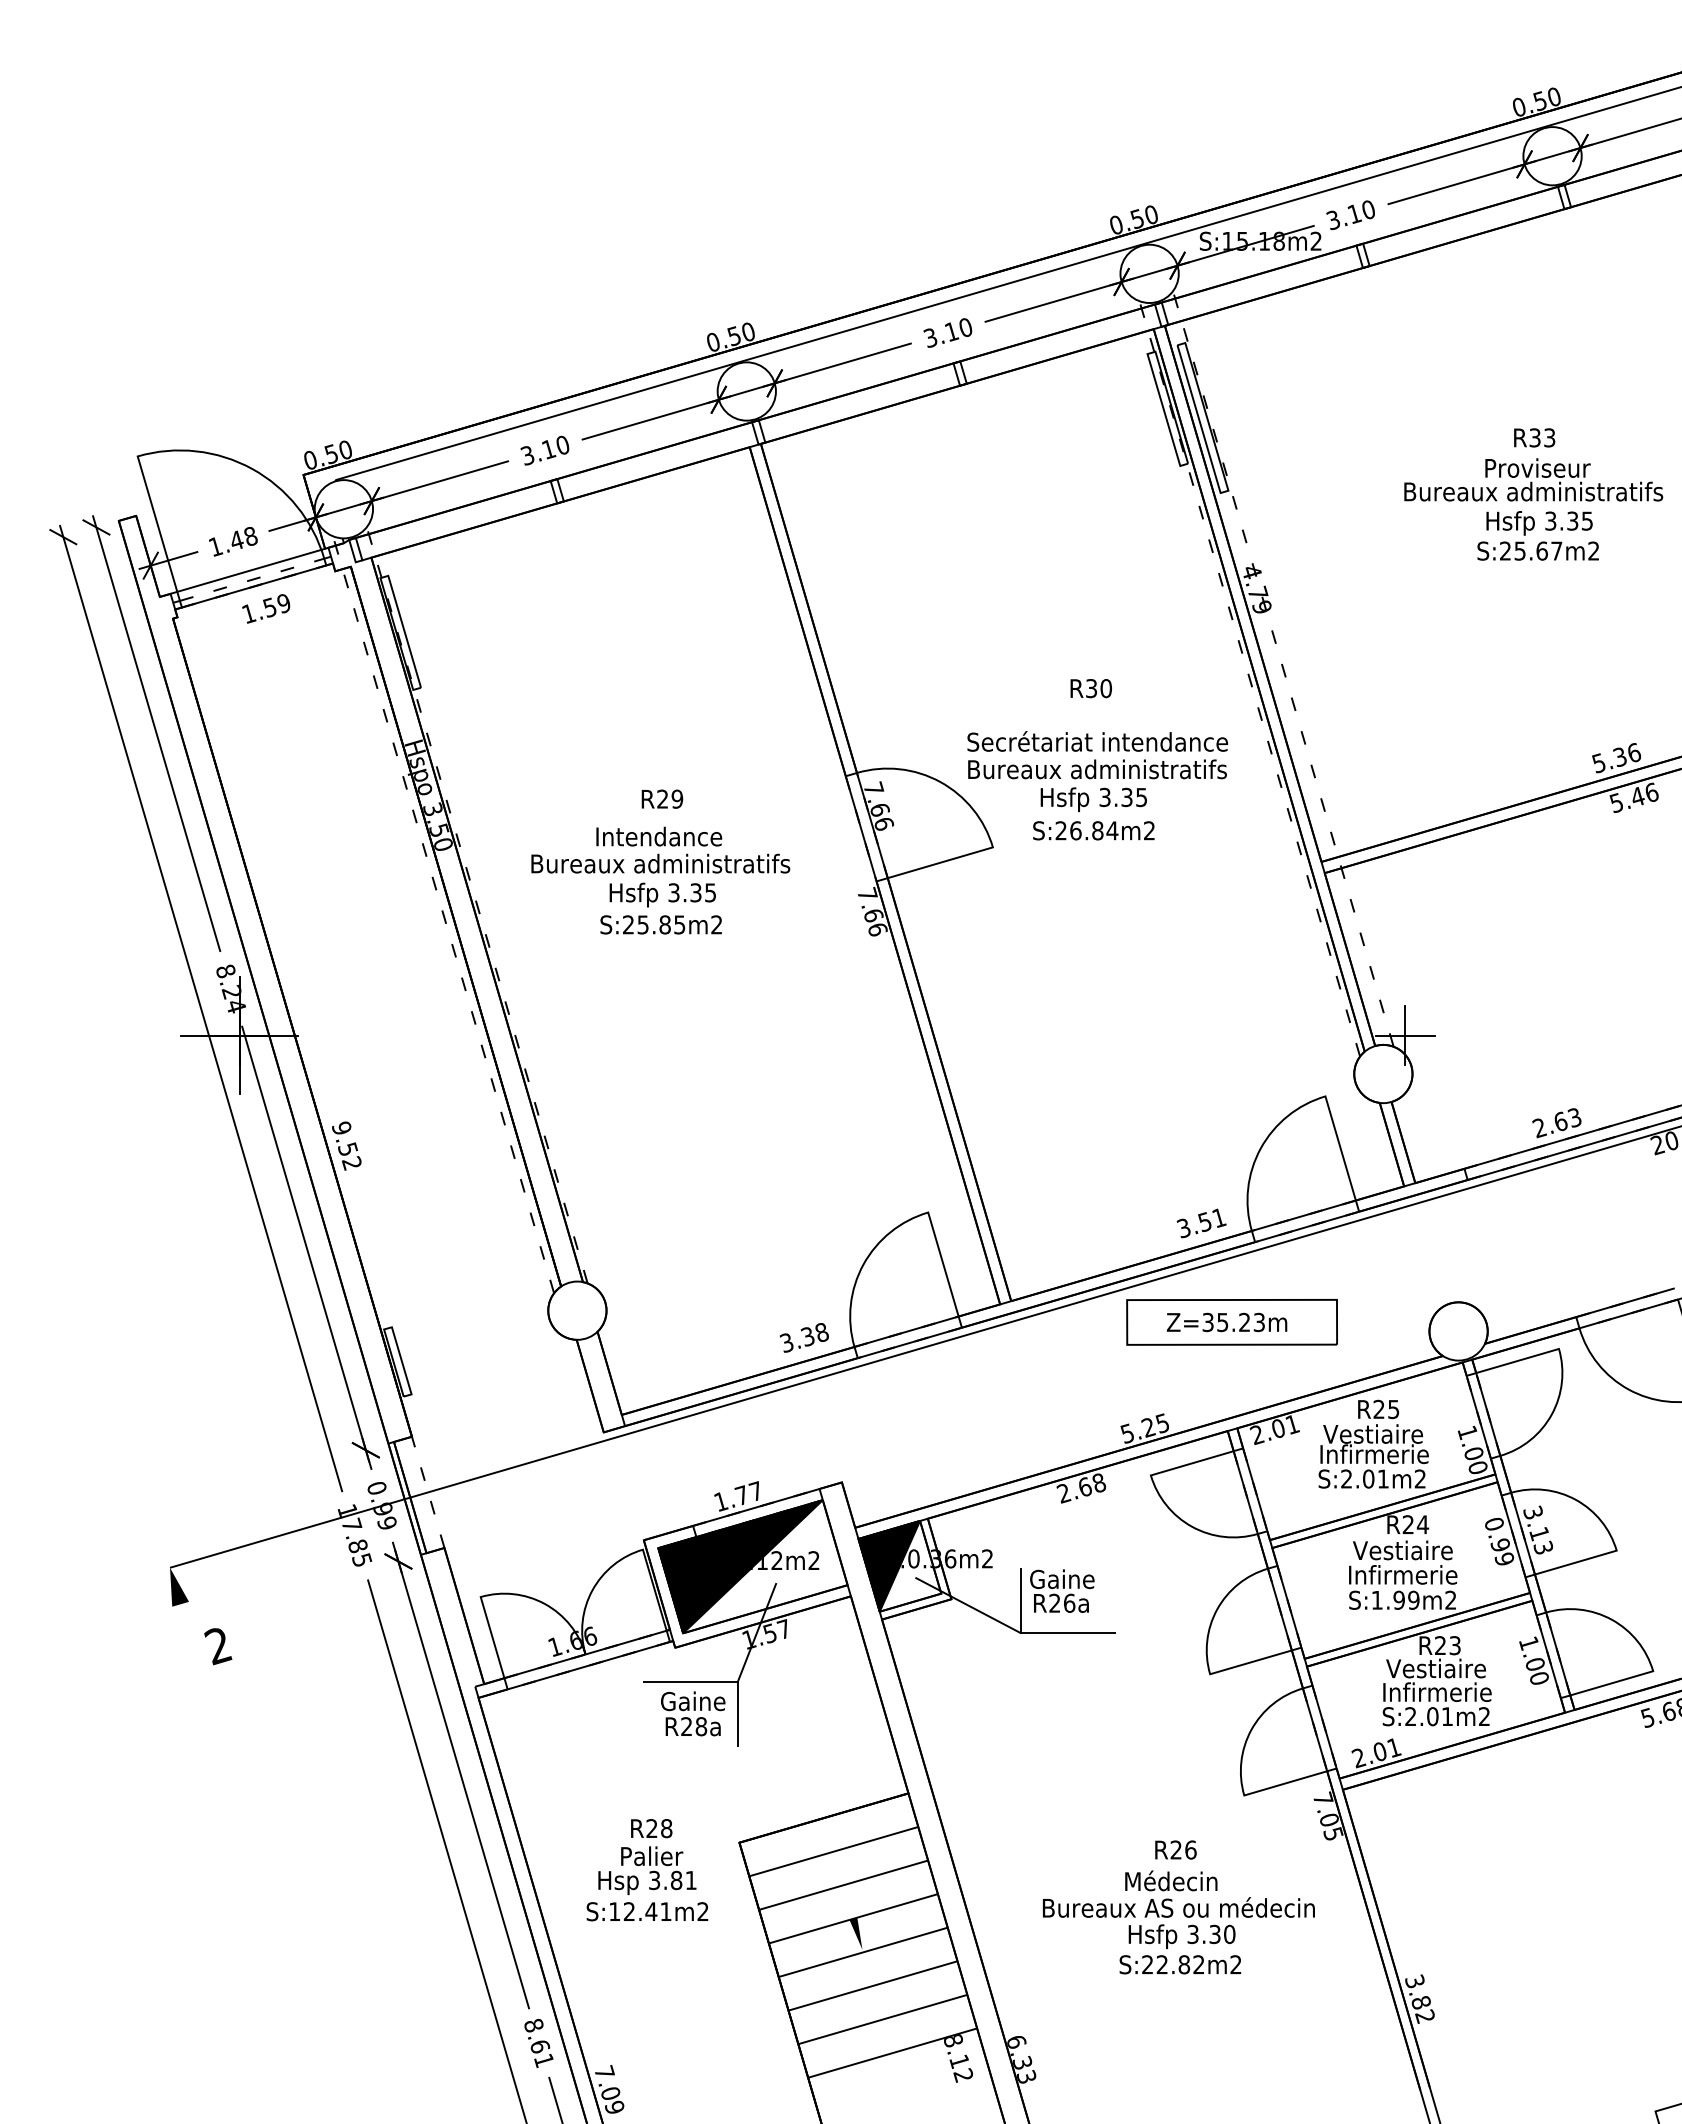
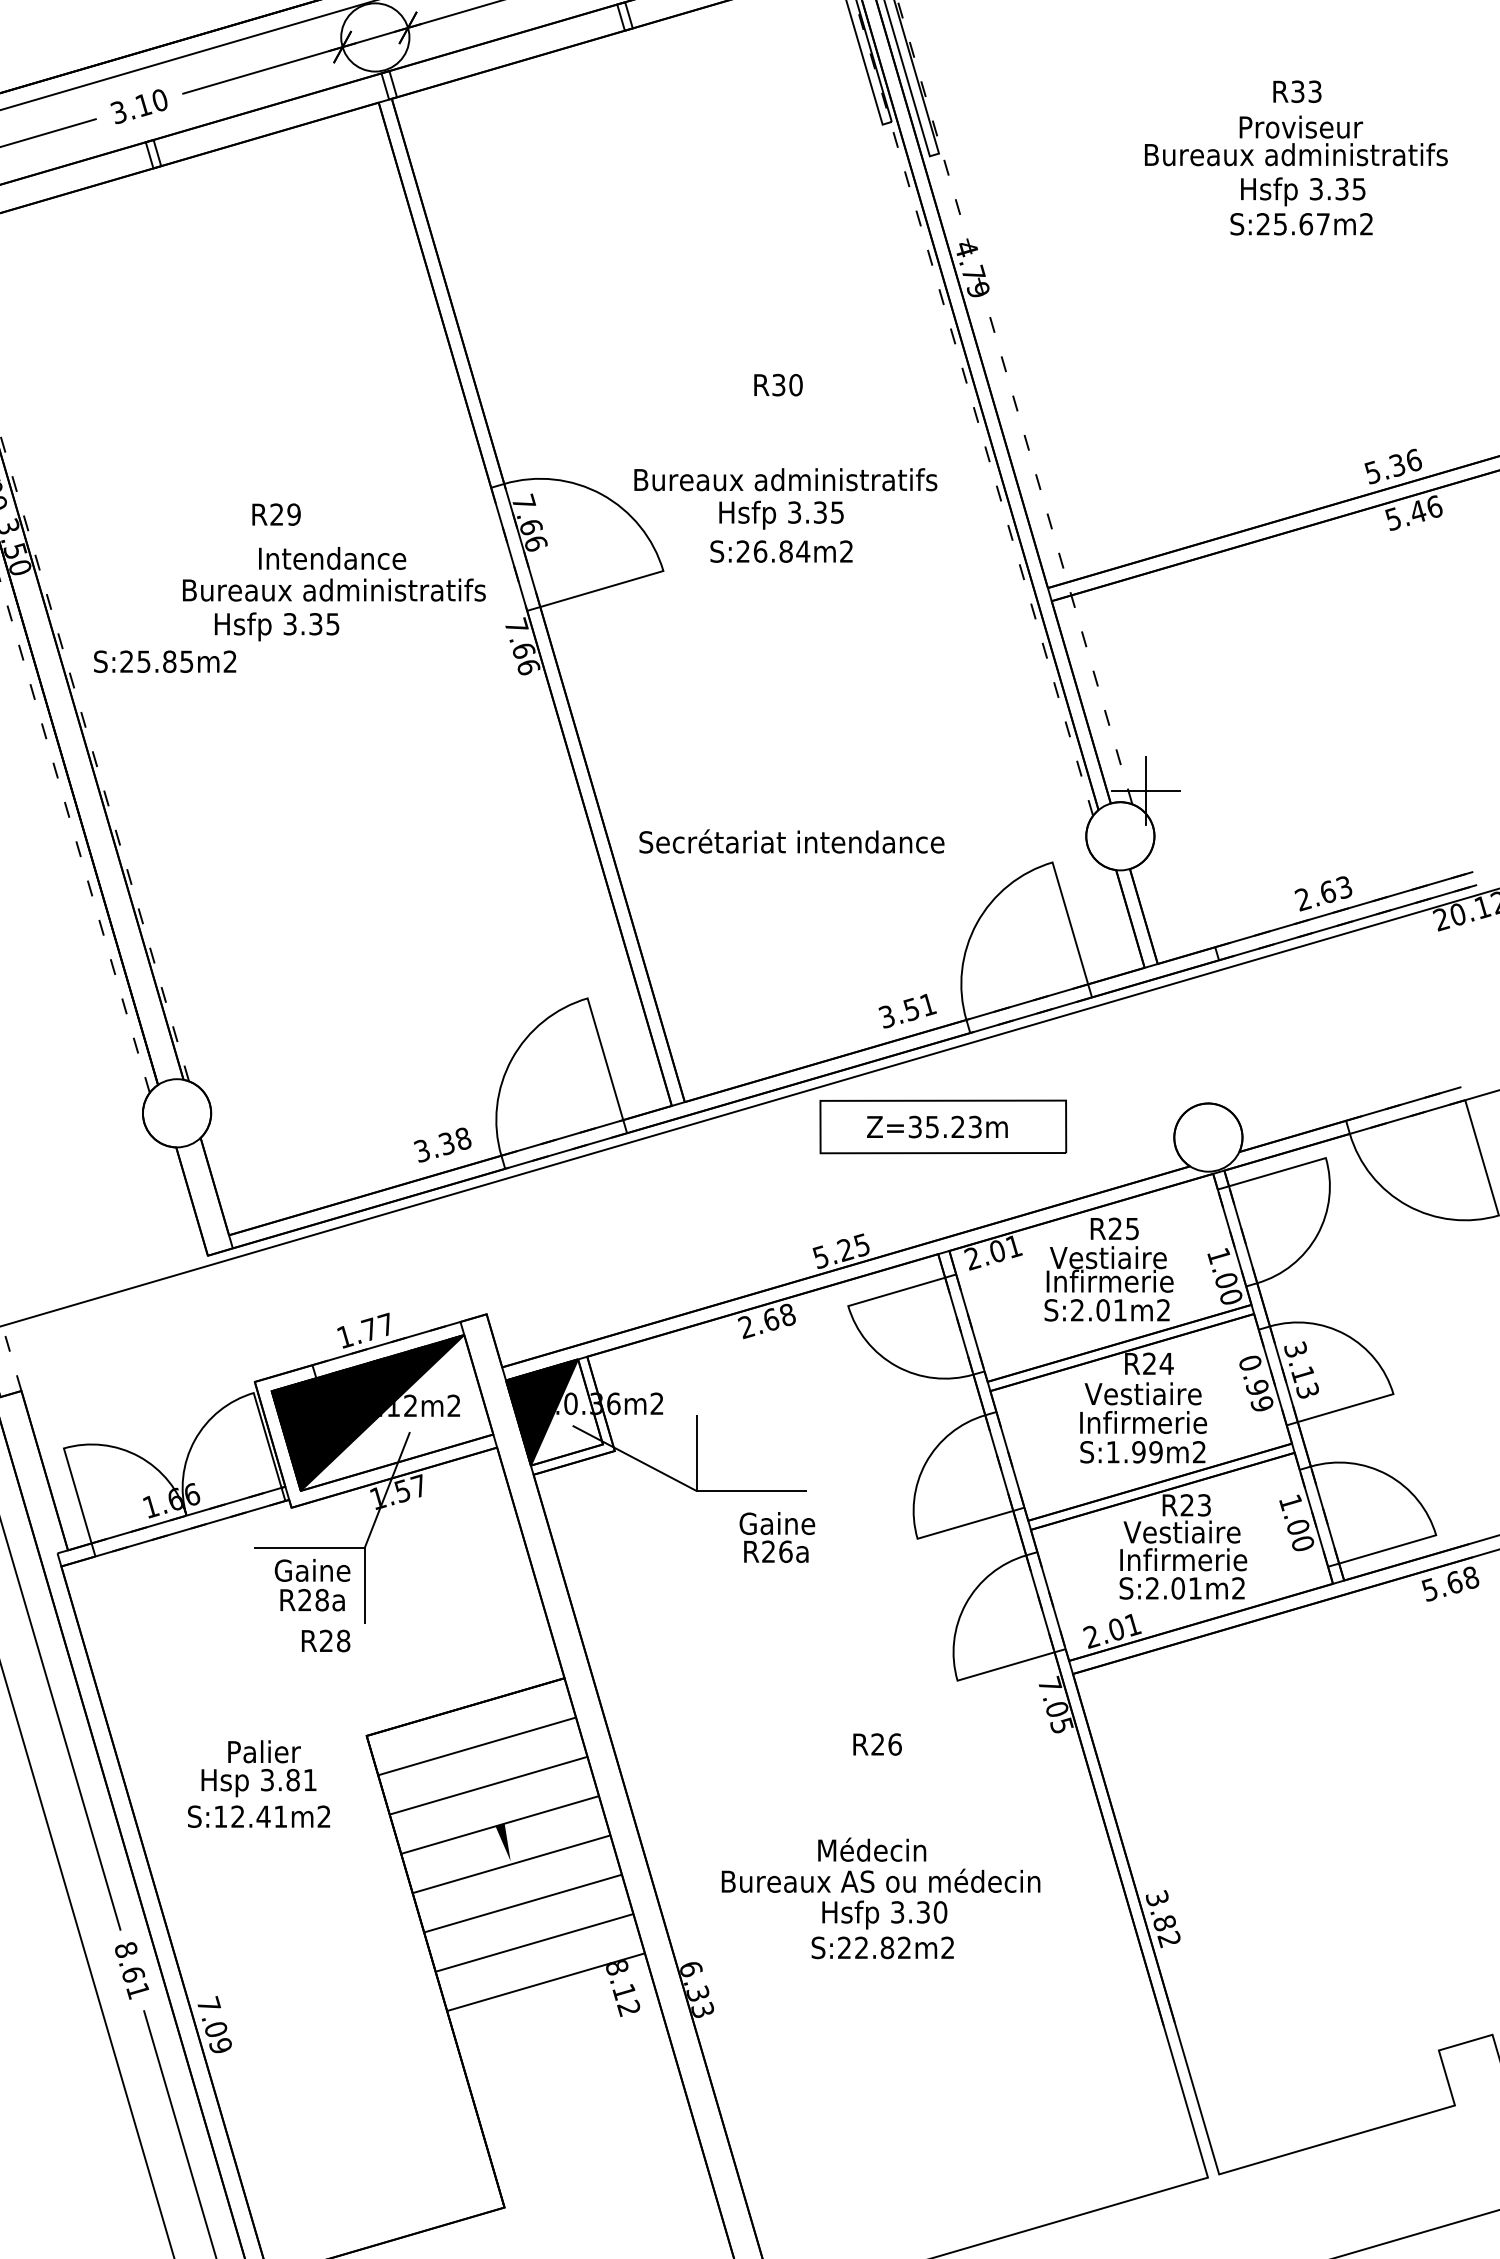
text: (1097, 741) -> (791, 841), moved
text: (660, 849) -> (334, 573), moved
text: (660, 924) -> (164, 661), moved
text: (1062, 1590) -> (777, 1536), moved
text: (651, 1828) -> (325, 1640), moved
text: (1178, 1922) -> (880, 1898), moved

